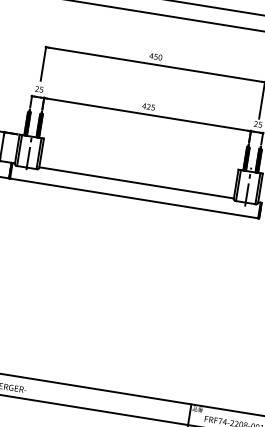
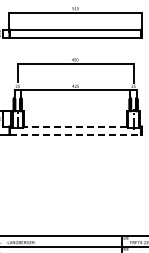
line: (136, 182) -> (75, 126), solid -> dashed
line: (133, 197) -> (75, 134), solid -> dashed

